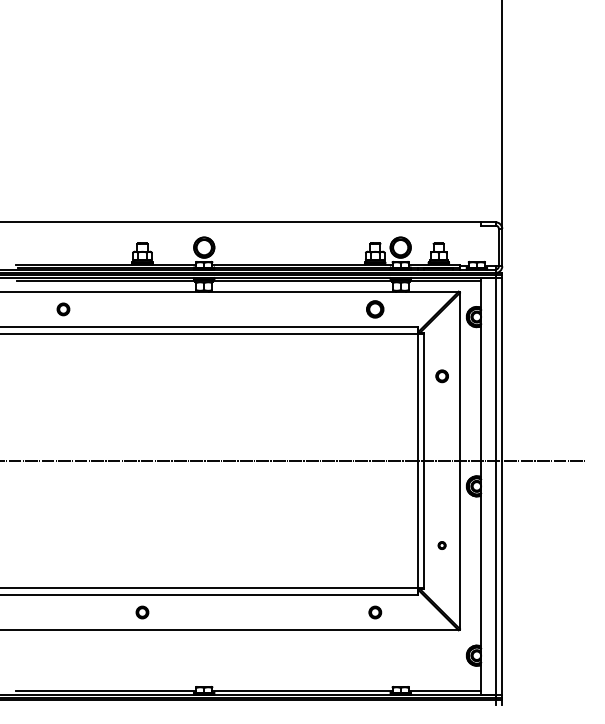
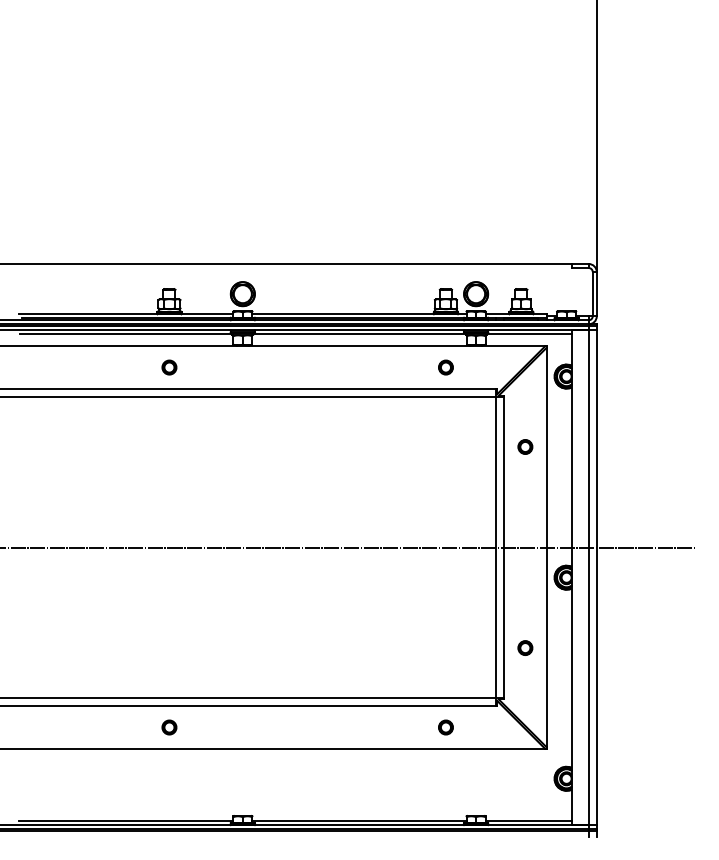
part: (63, 309) -> (169, 367), moved
part: (375, 309) -> (446, 367), size x0.71
part: (441, 545) -> (524, 647), size x1.67

